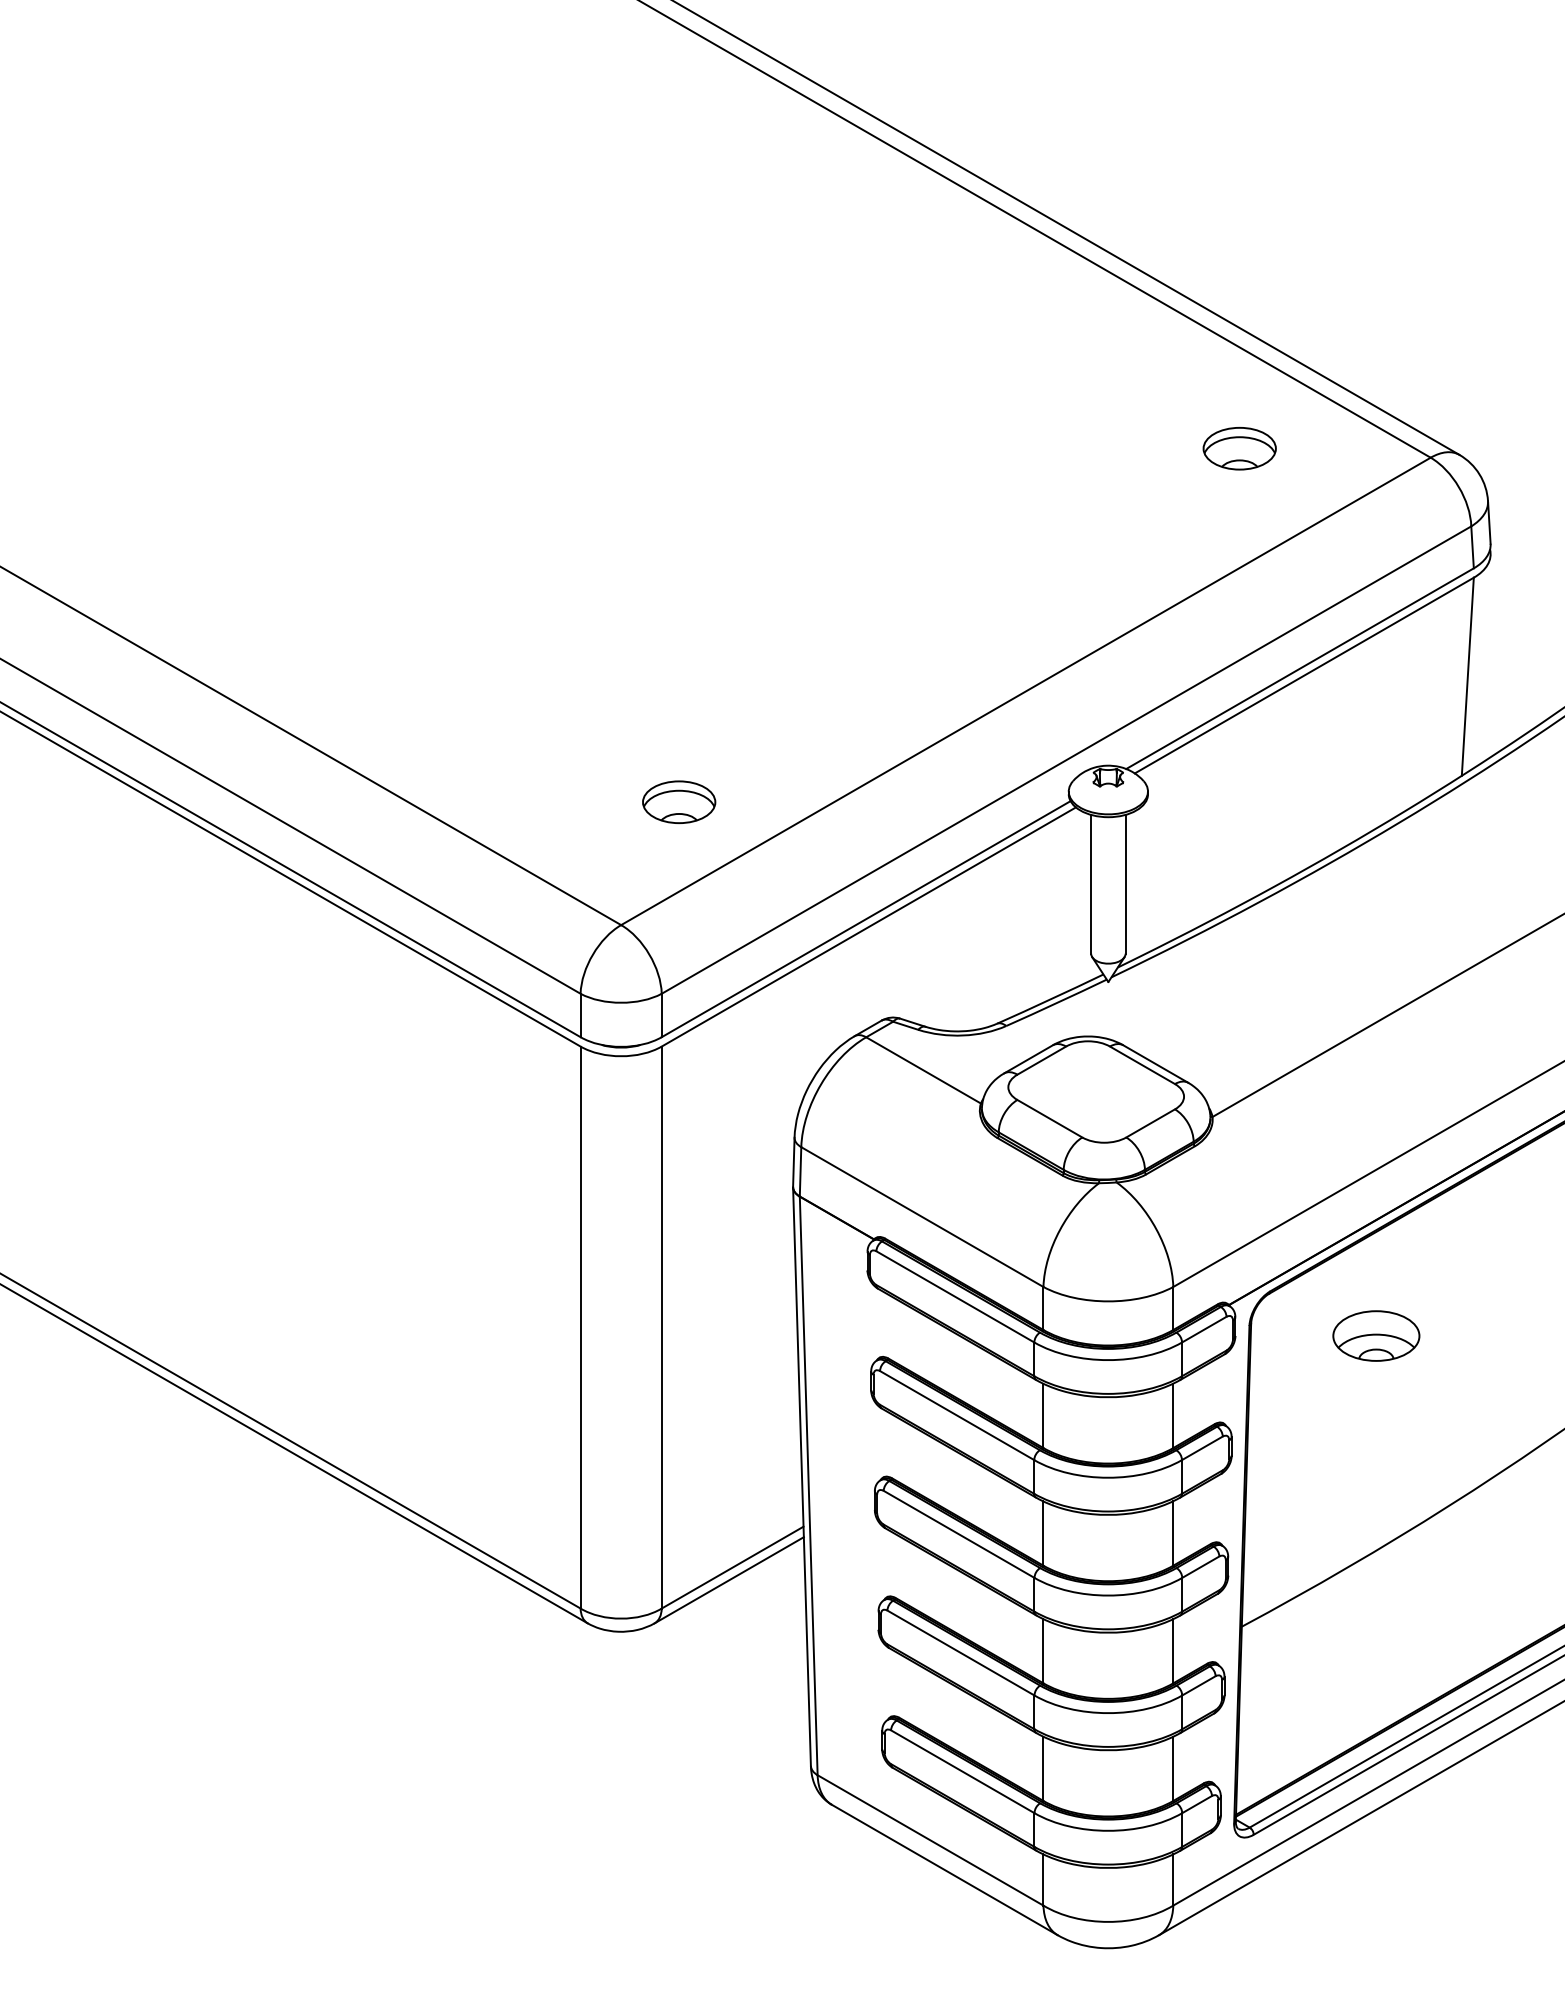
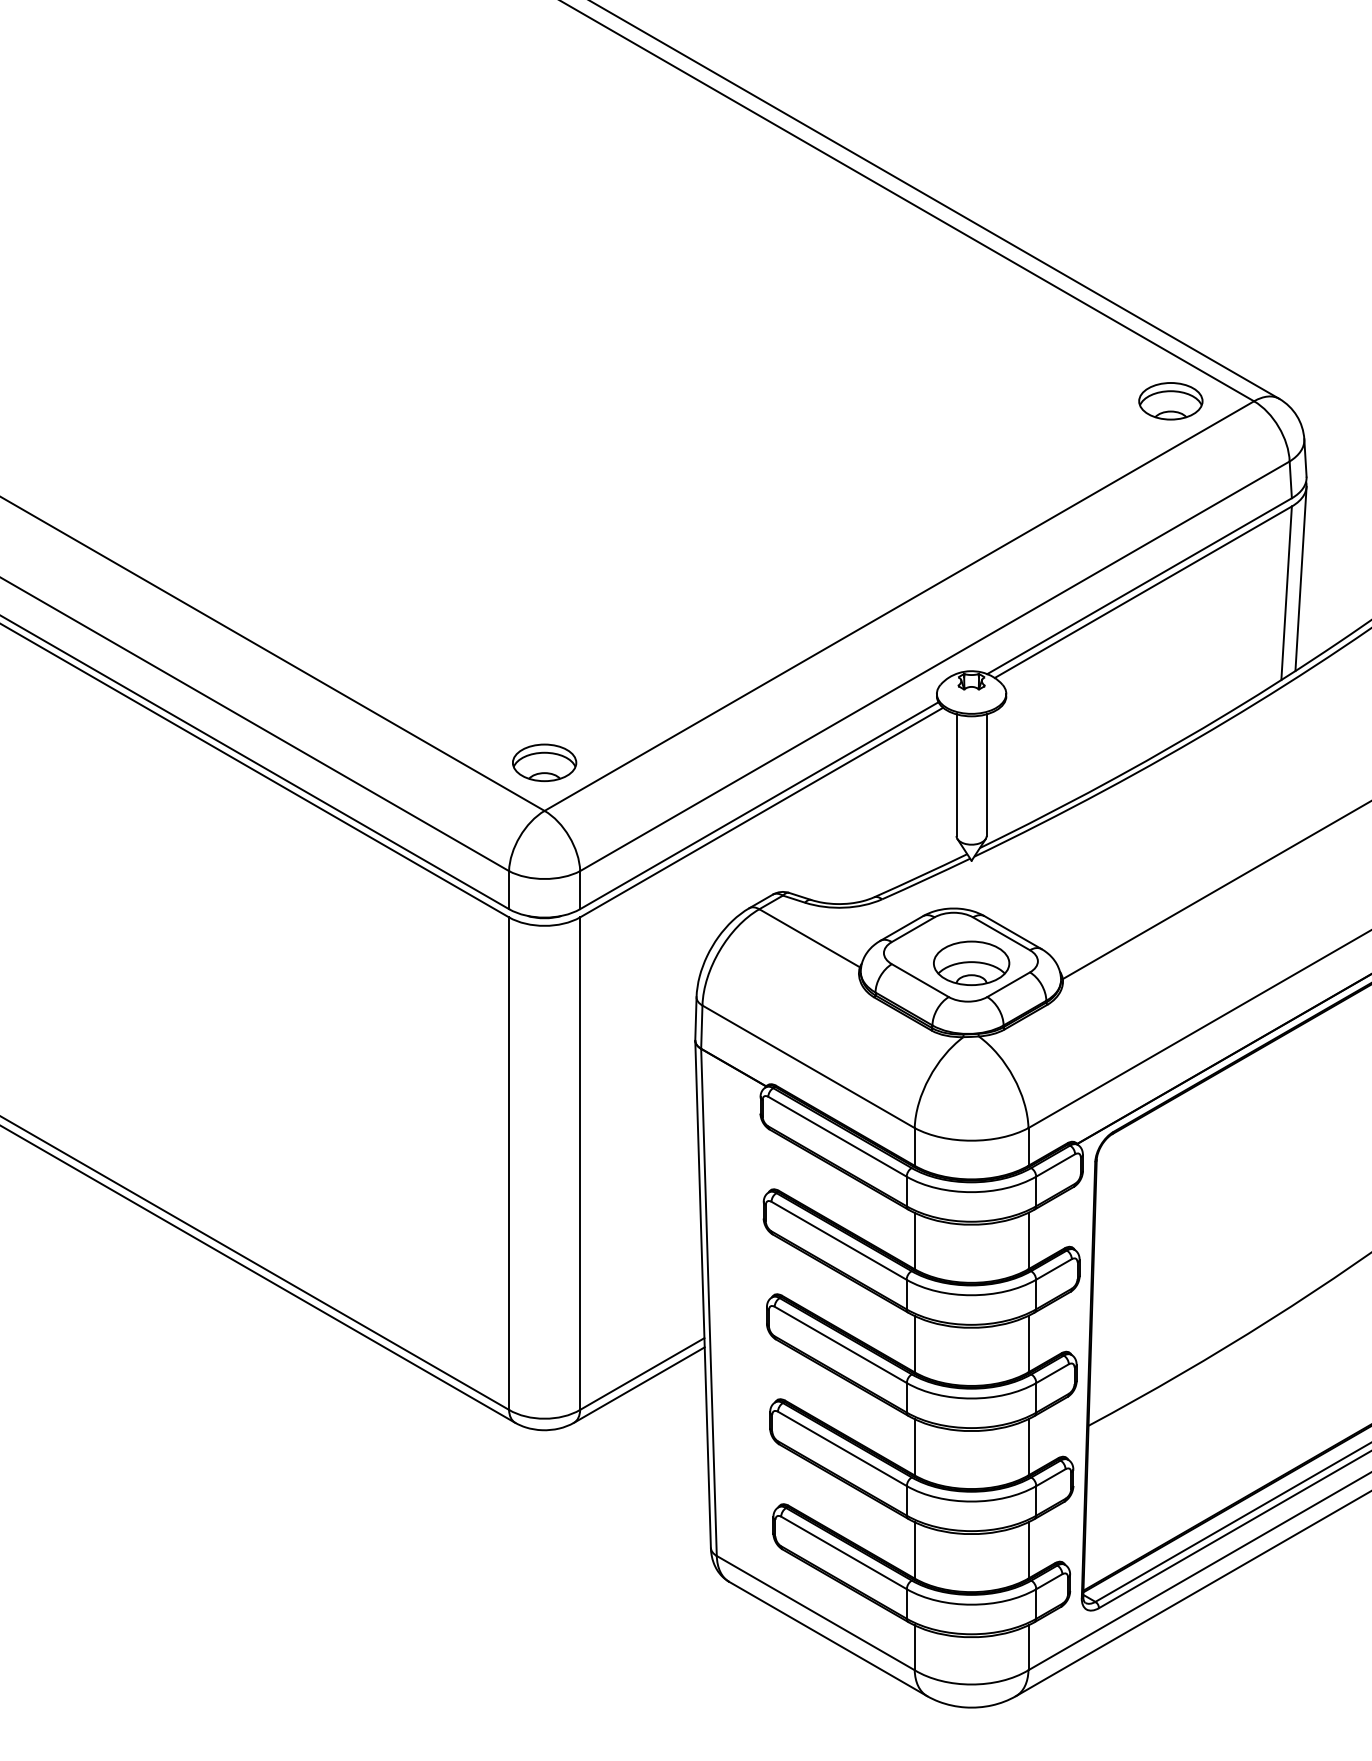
part: (1239, 448) -> (1170, 401), moved
line: (1483, 660) -> (1300, 579), added
part: (679, 801) -> (544, 762), moved
part: (1376, 1335) -> (971, 962), moved

